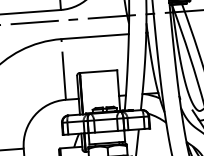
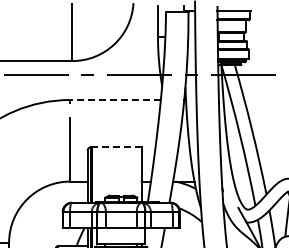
line: (95, 36) -> (115, 100), solid -> dashed
line: (98, 71) -> (116, 147), solid -> dashed

